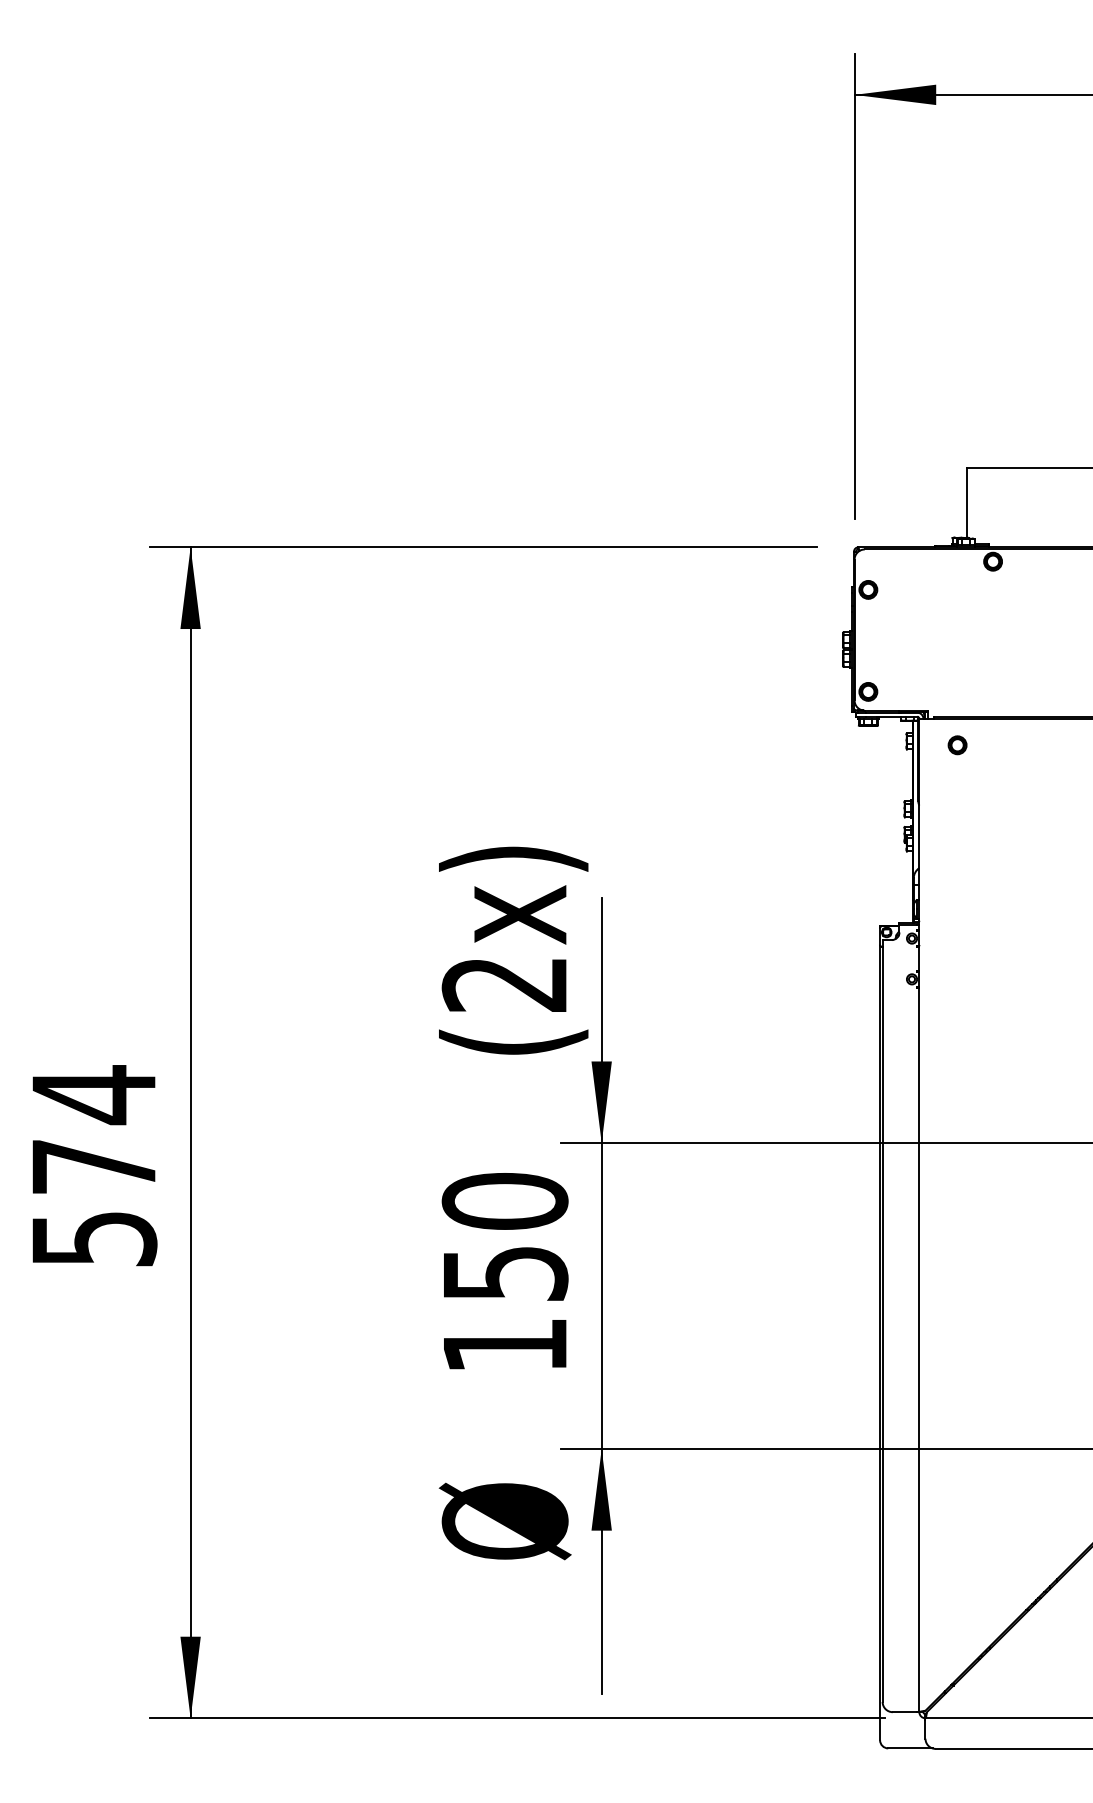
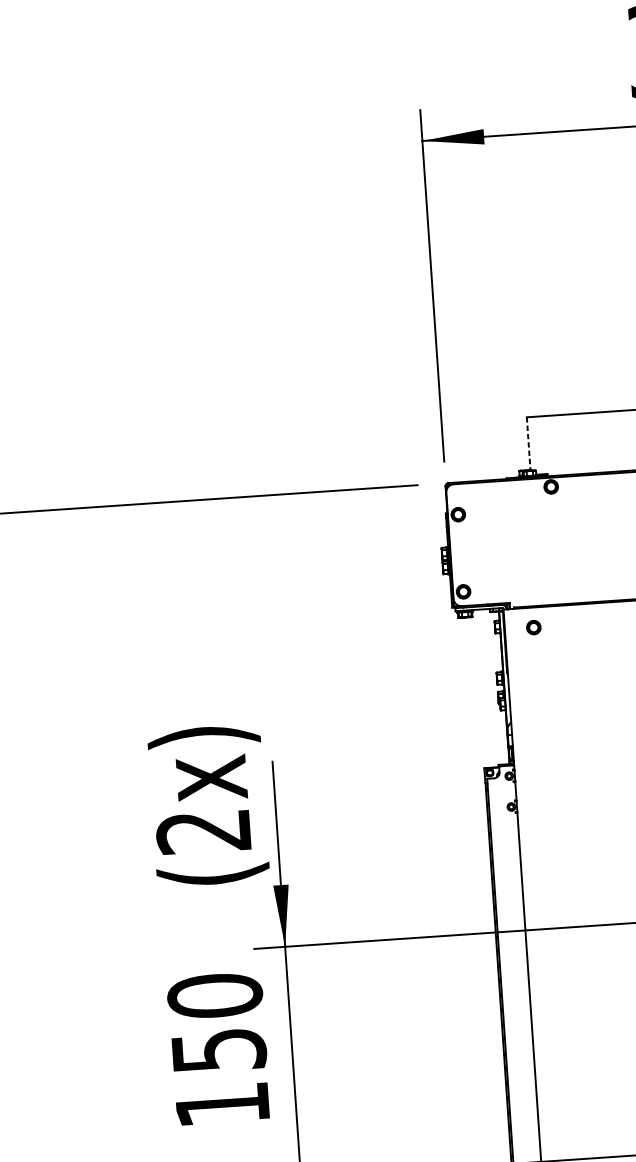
line: (967, 502) -> (528, 443), solid -> dashed

